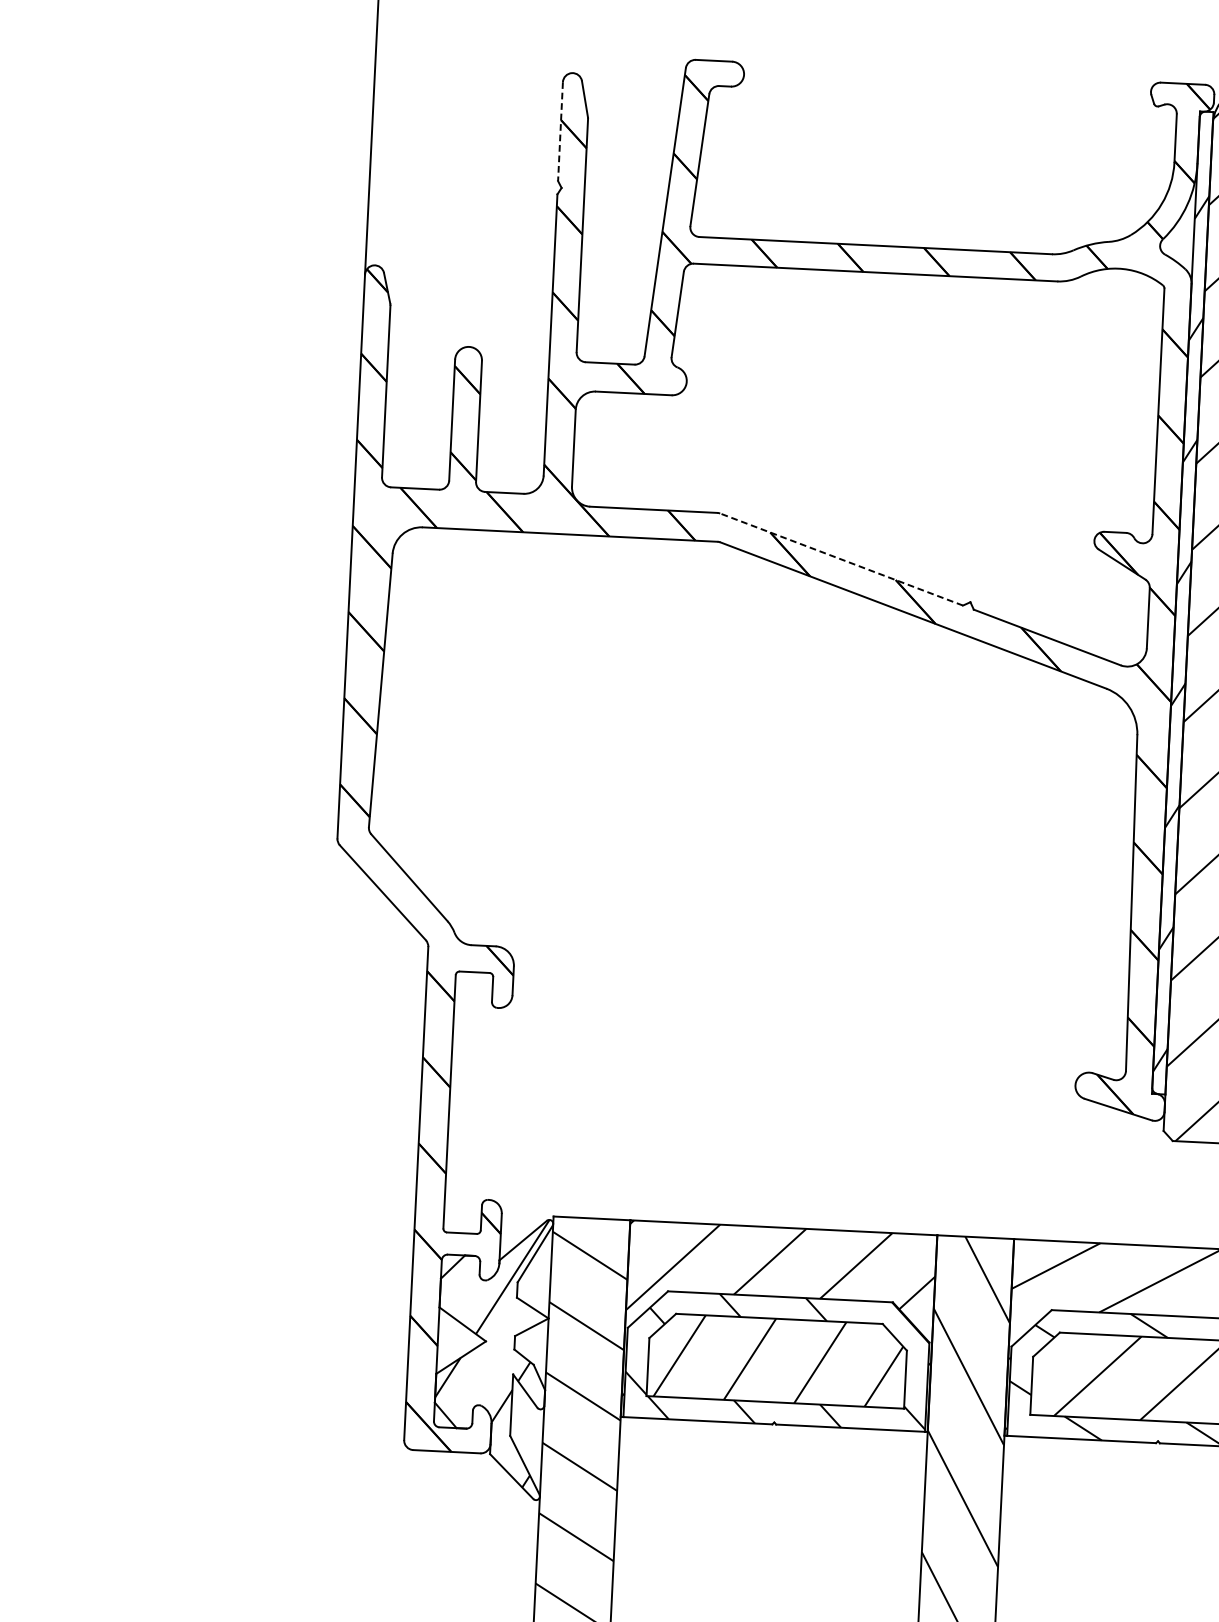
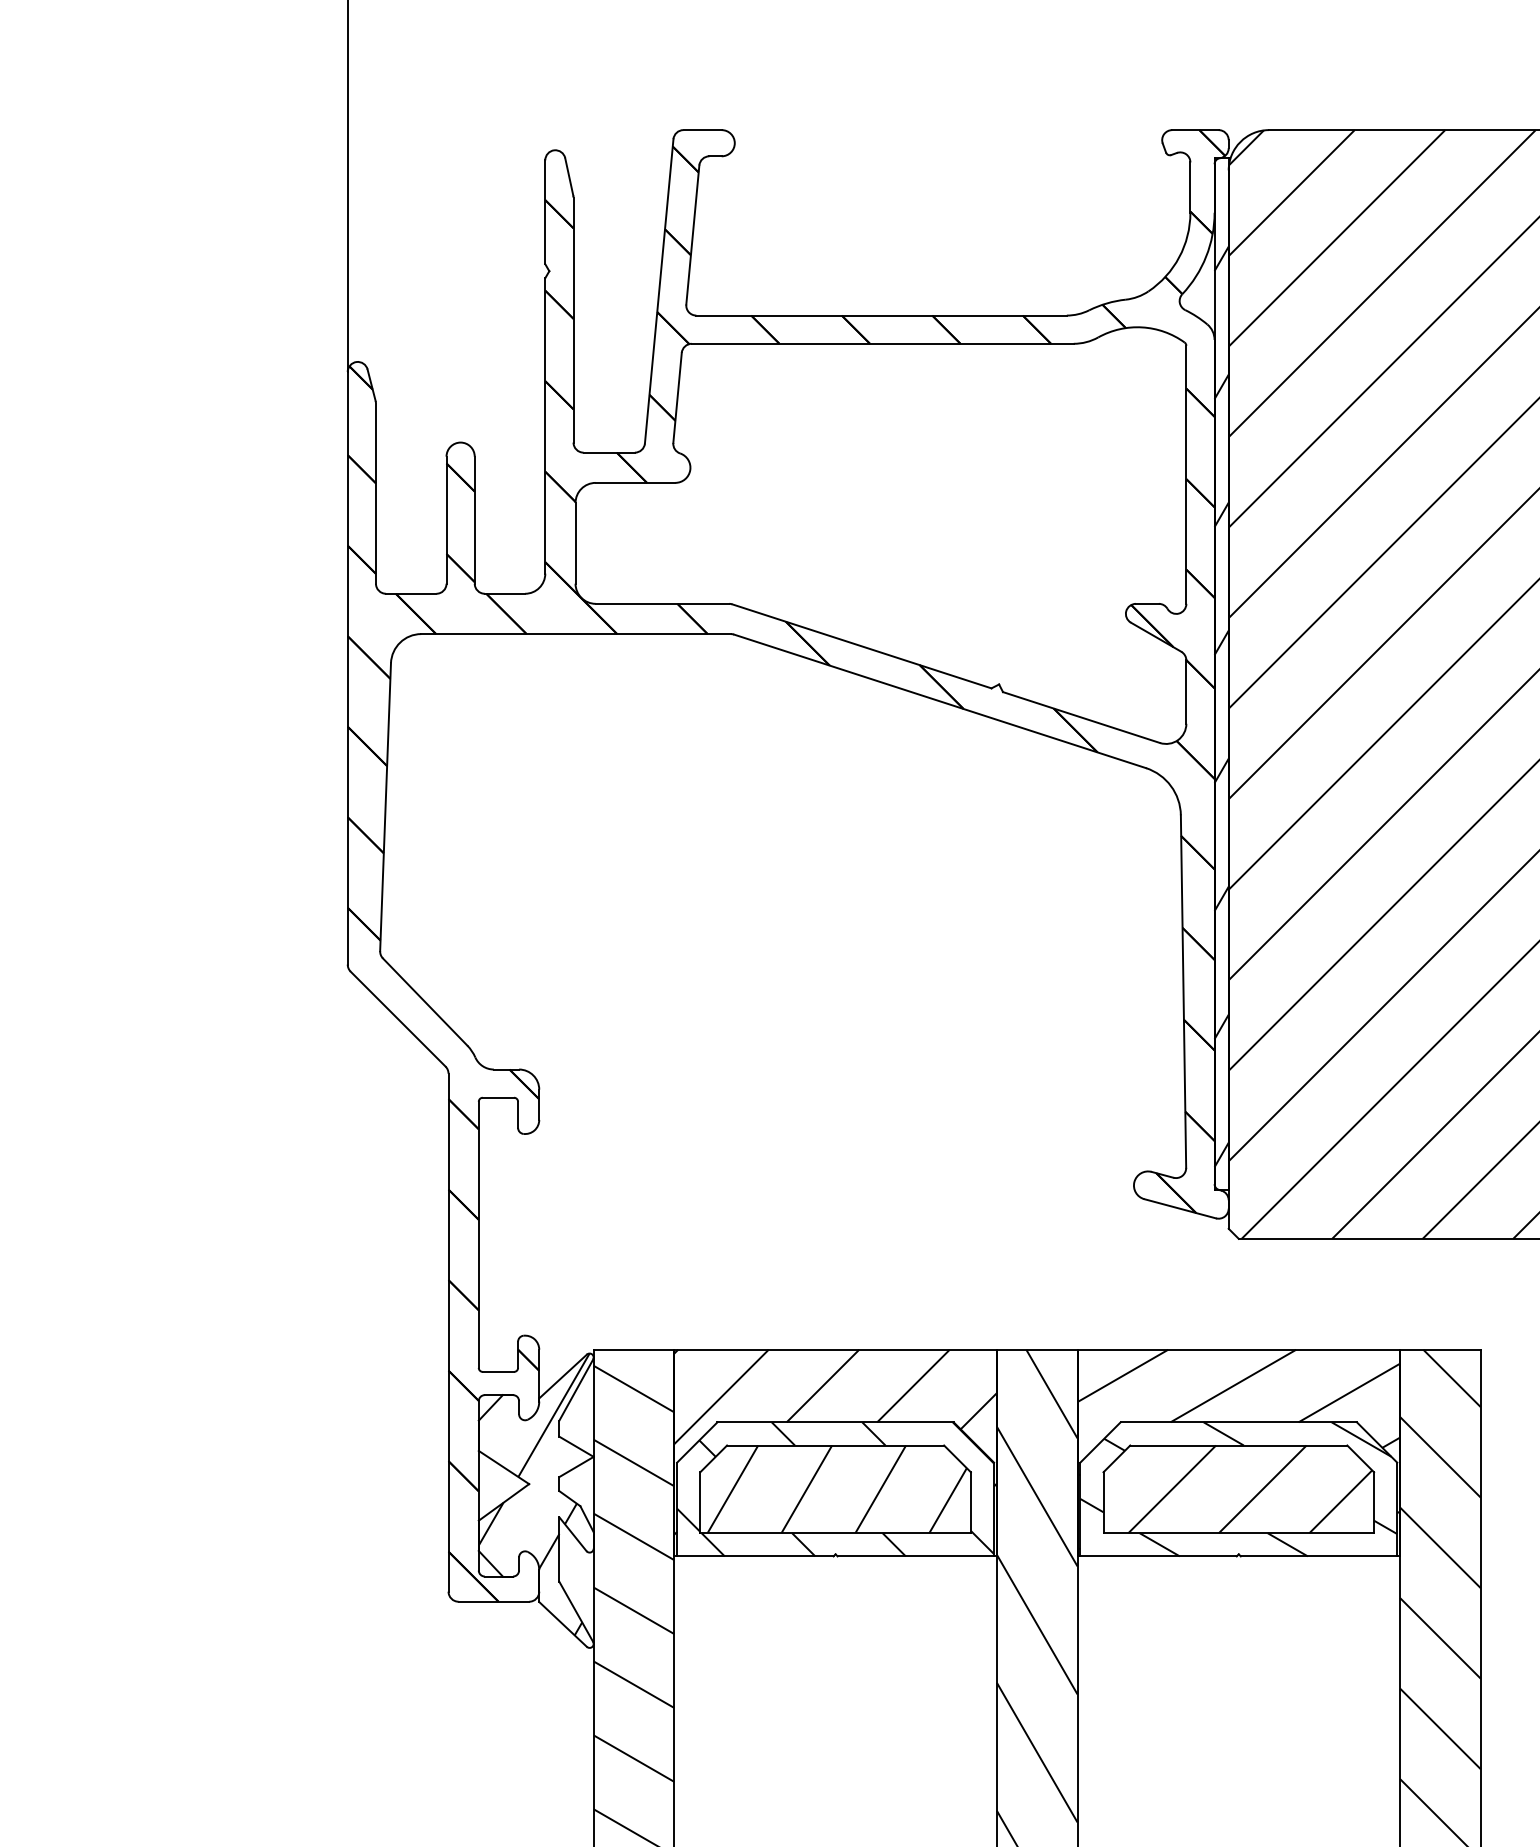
line: (560, 131) -> (545, 212), dashed -> solid
line: (841, 559) -> (861, 646), dashed -> solid

